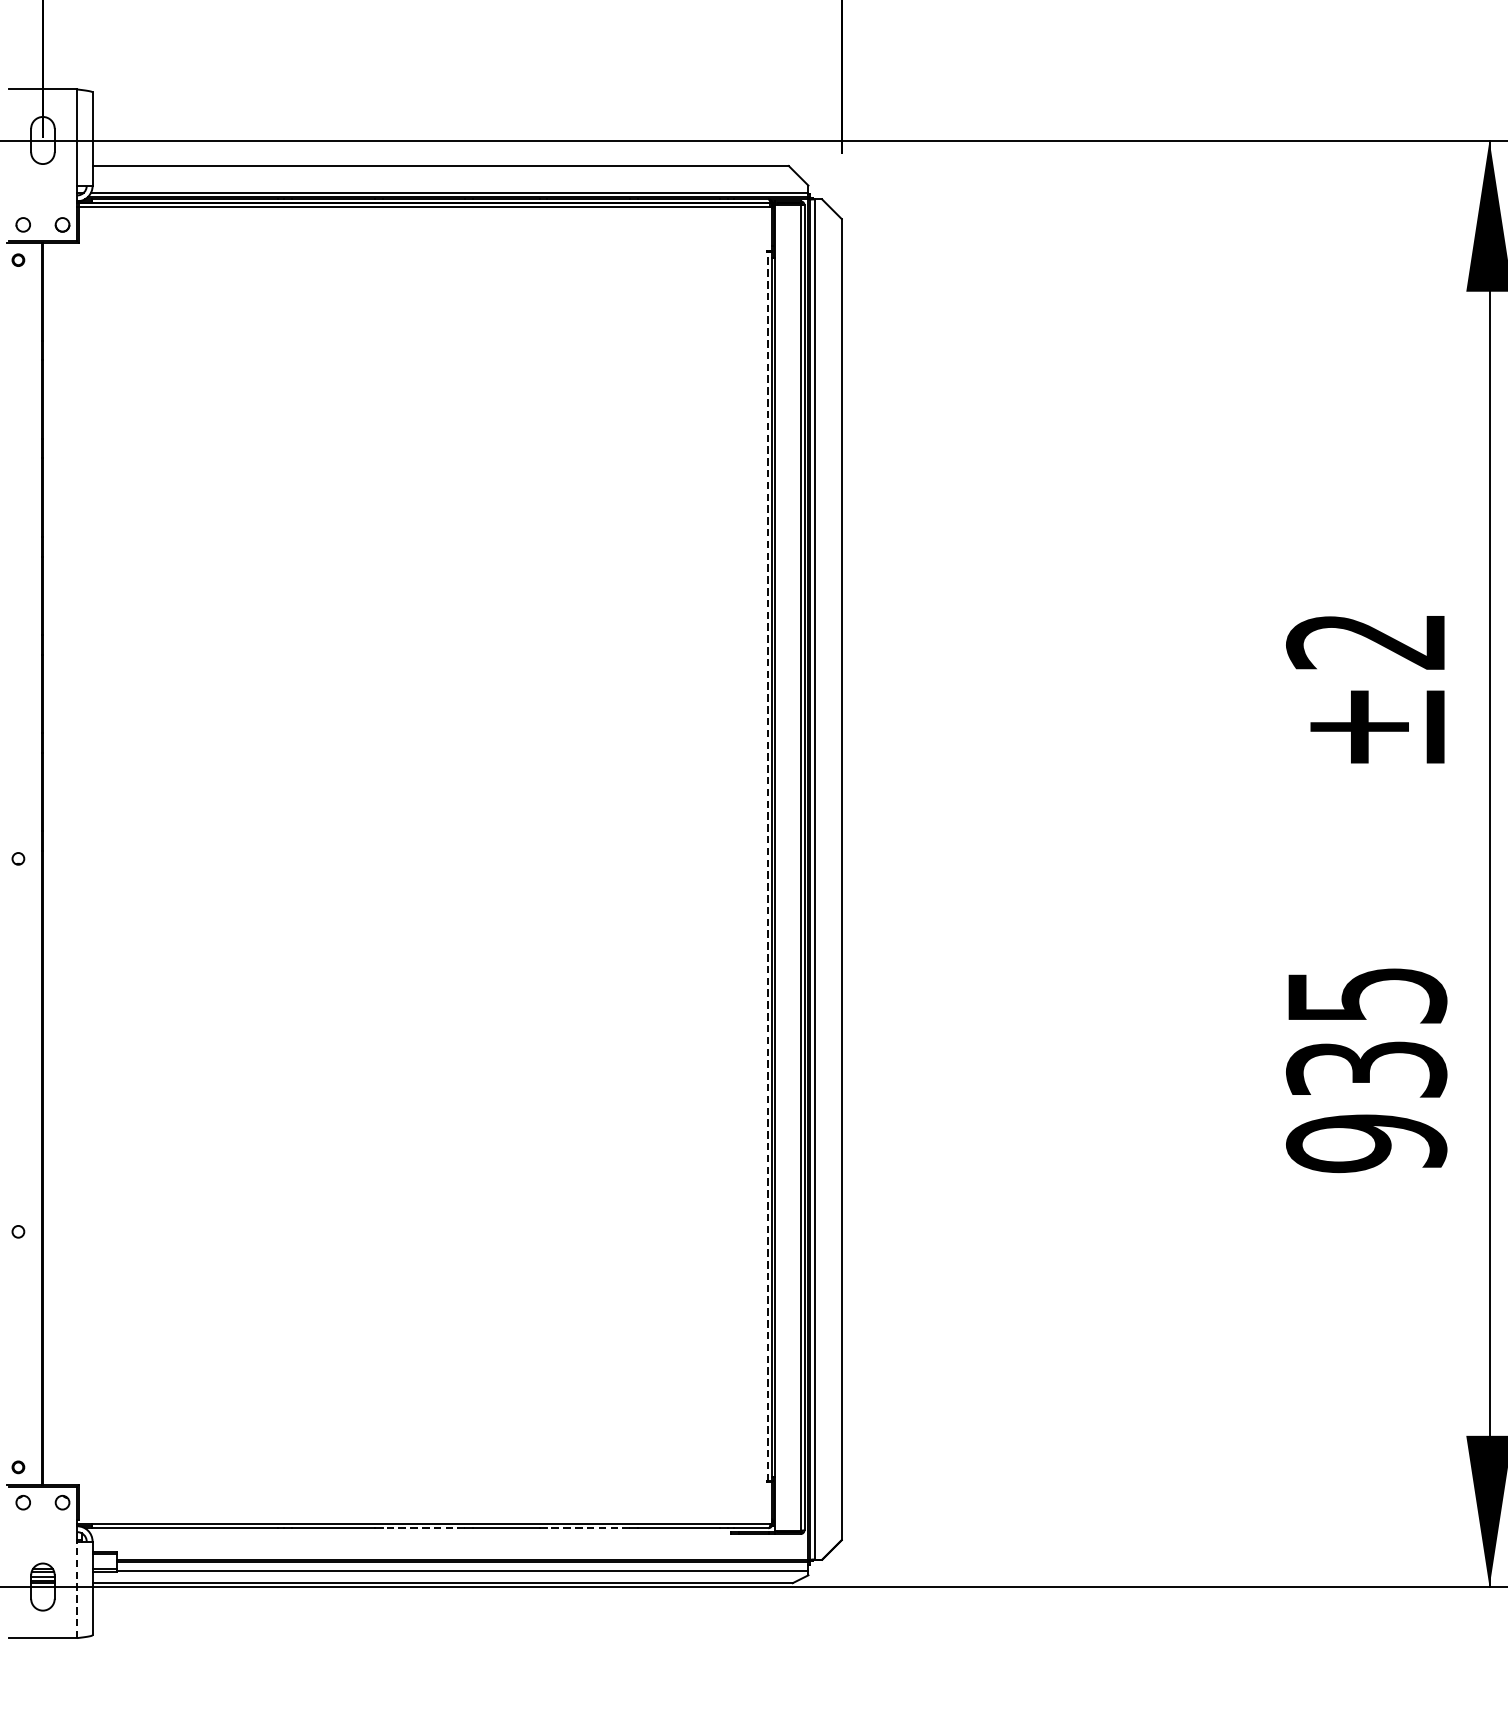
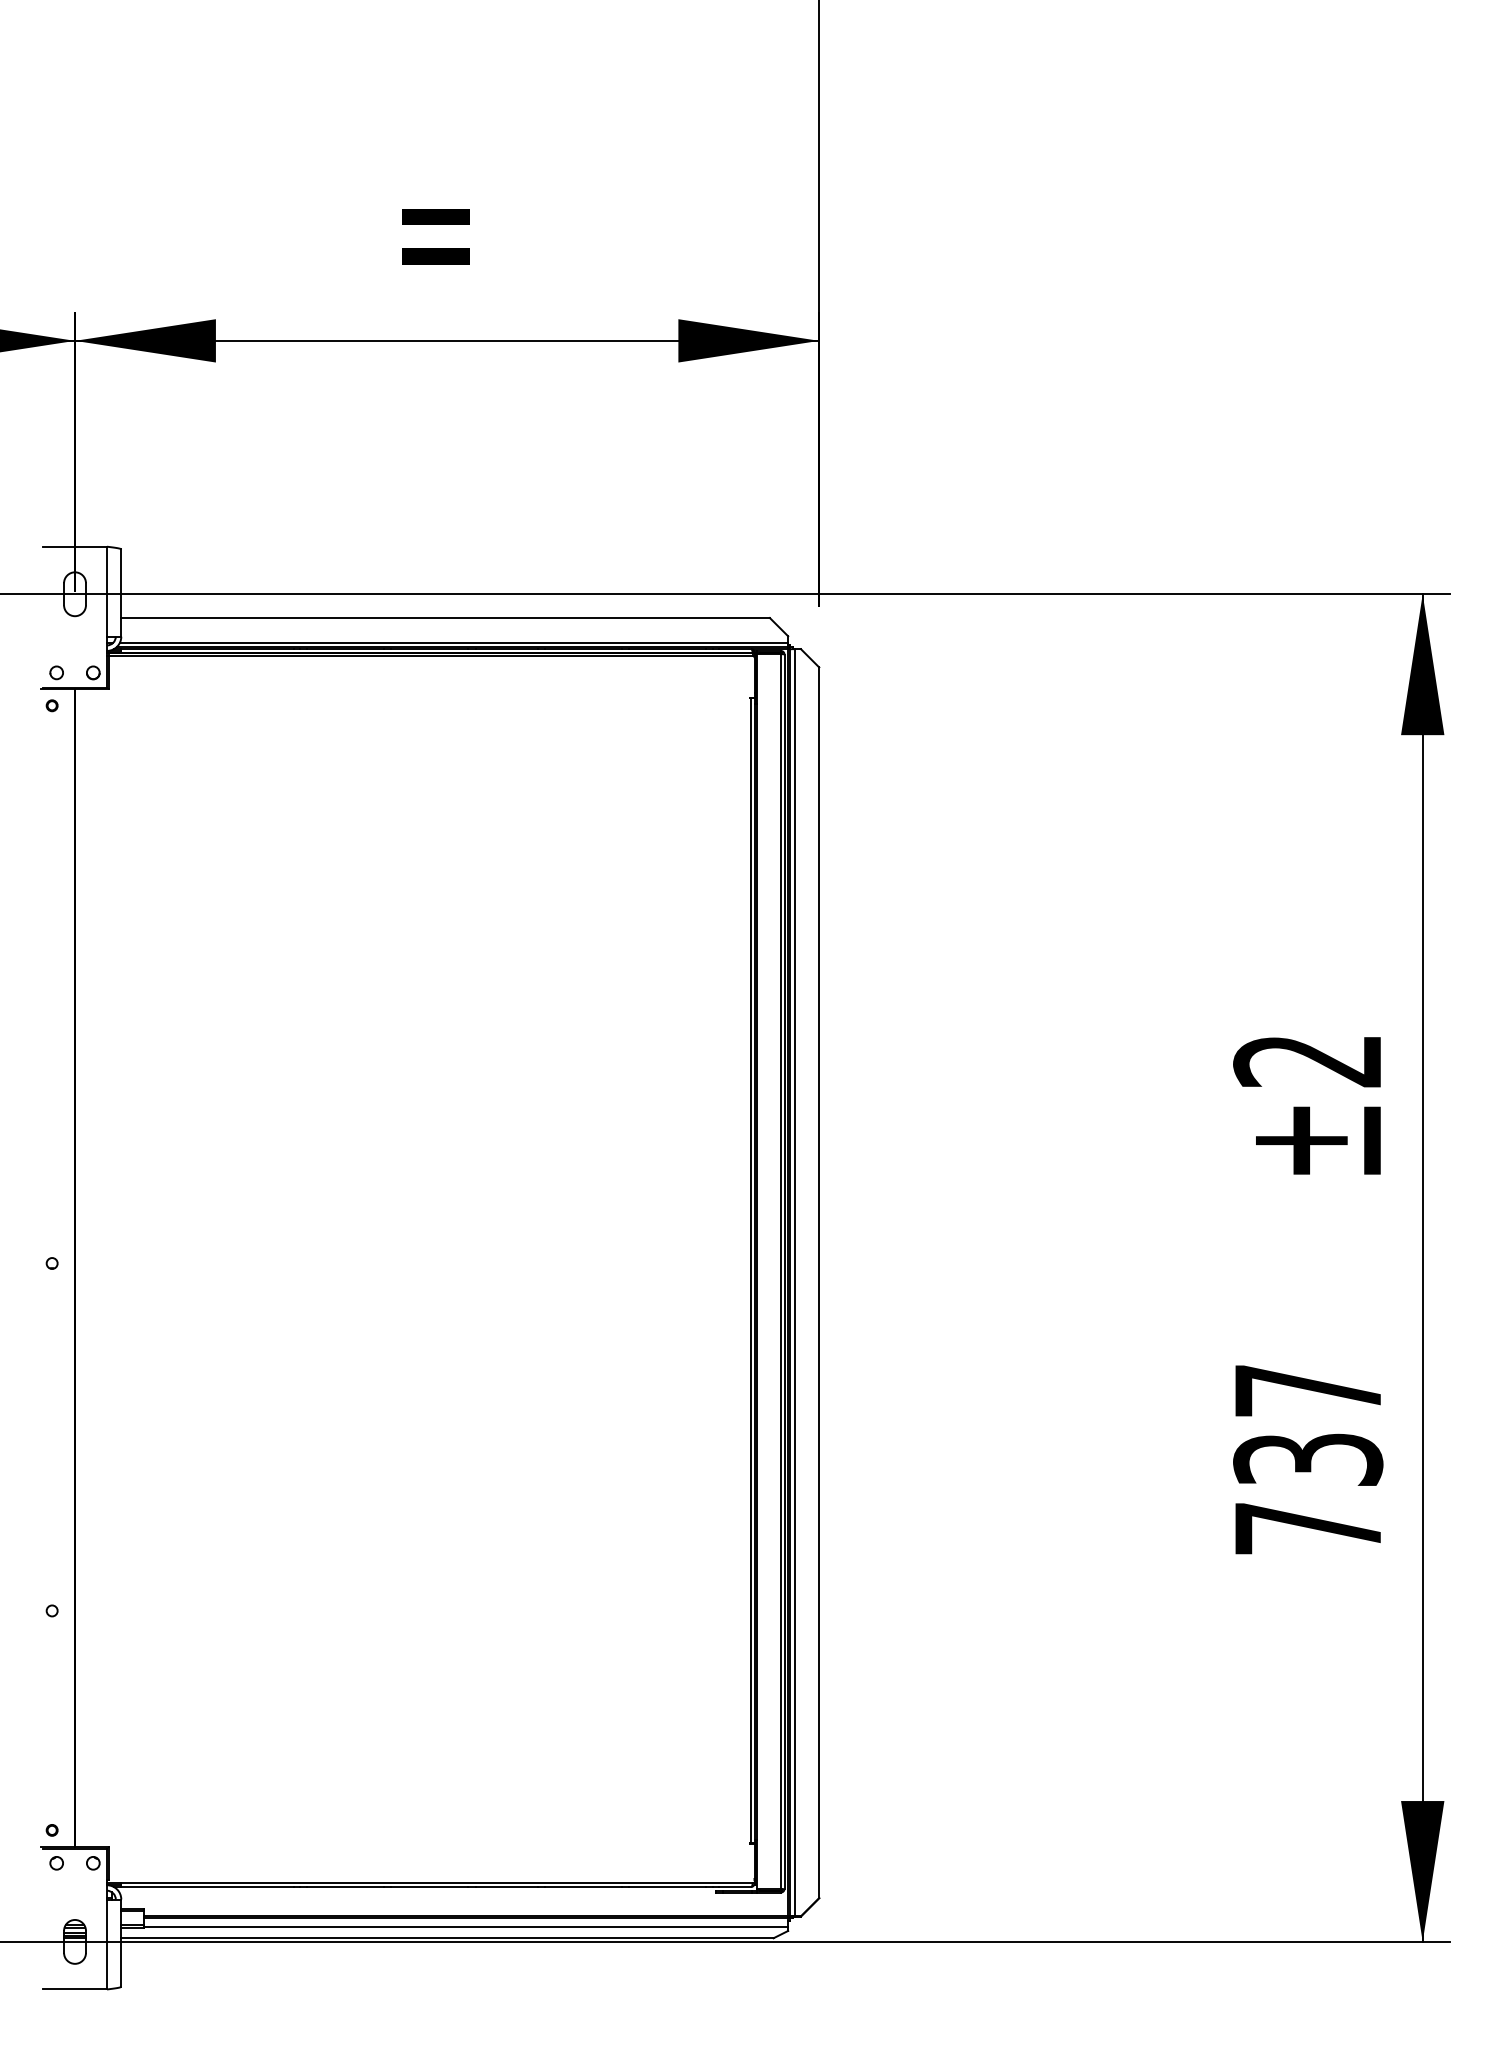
line: (767, 866) -> (750, 1270), dashed -> solid
text: (1366, 1070) -> (1308, 1460), 935 -> 737
line: (423, 1528) -> (429, 1887), dashed -> solid
line: (587, 1528) -> (582, 1887), dashed -> solid
line: (77, 1589) -> (107, 1944), dashed -> solid

